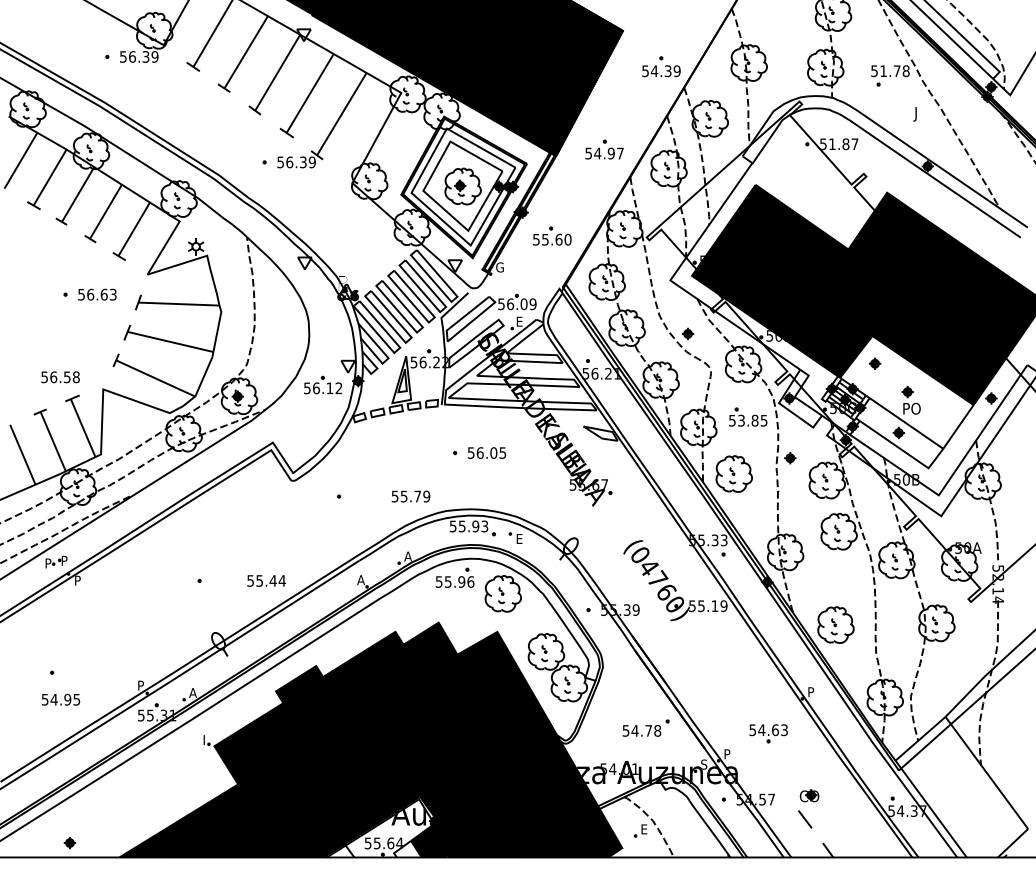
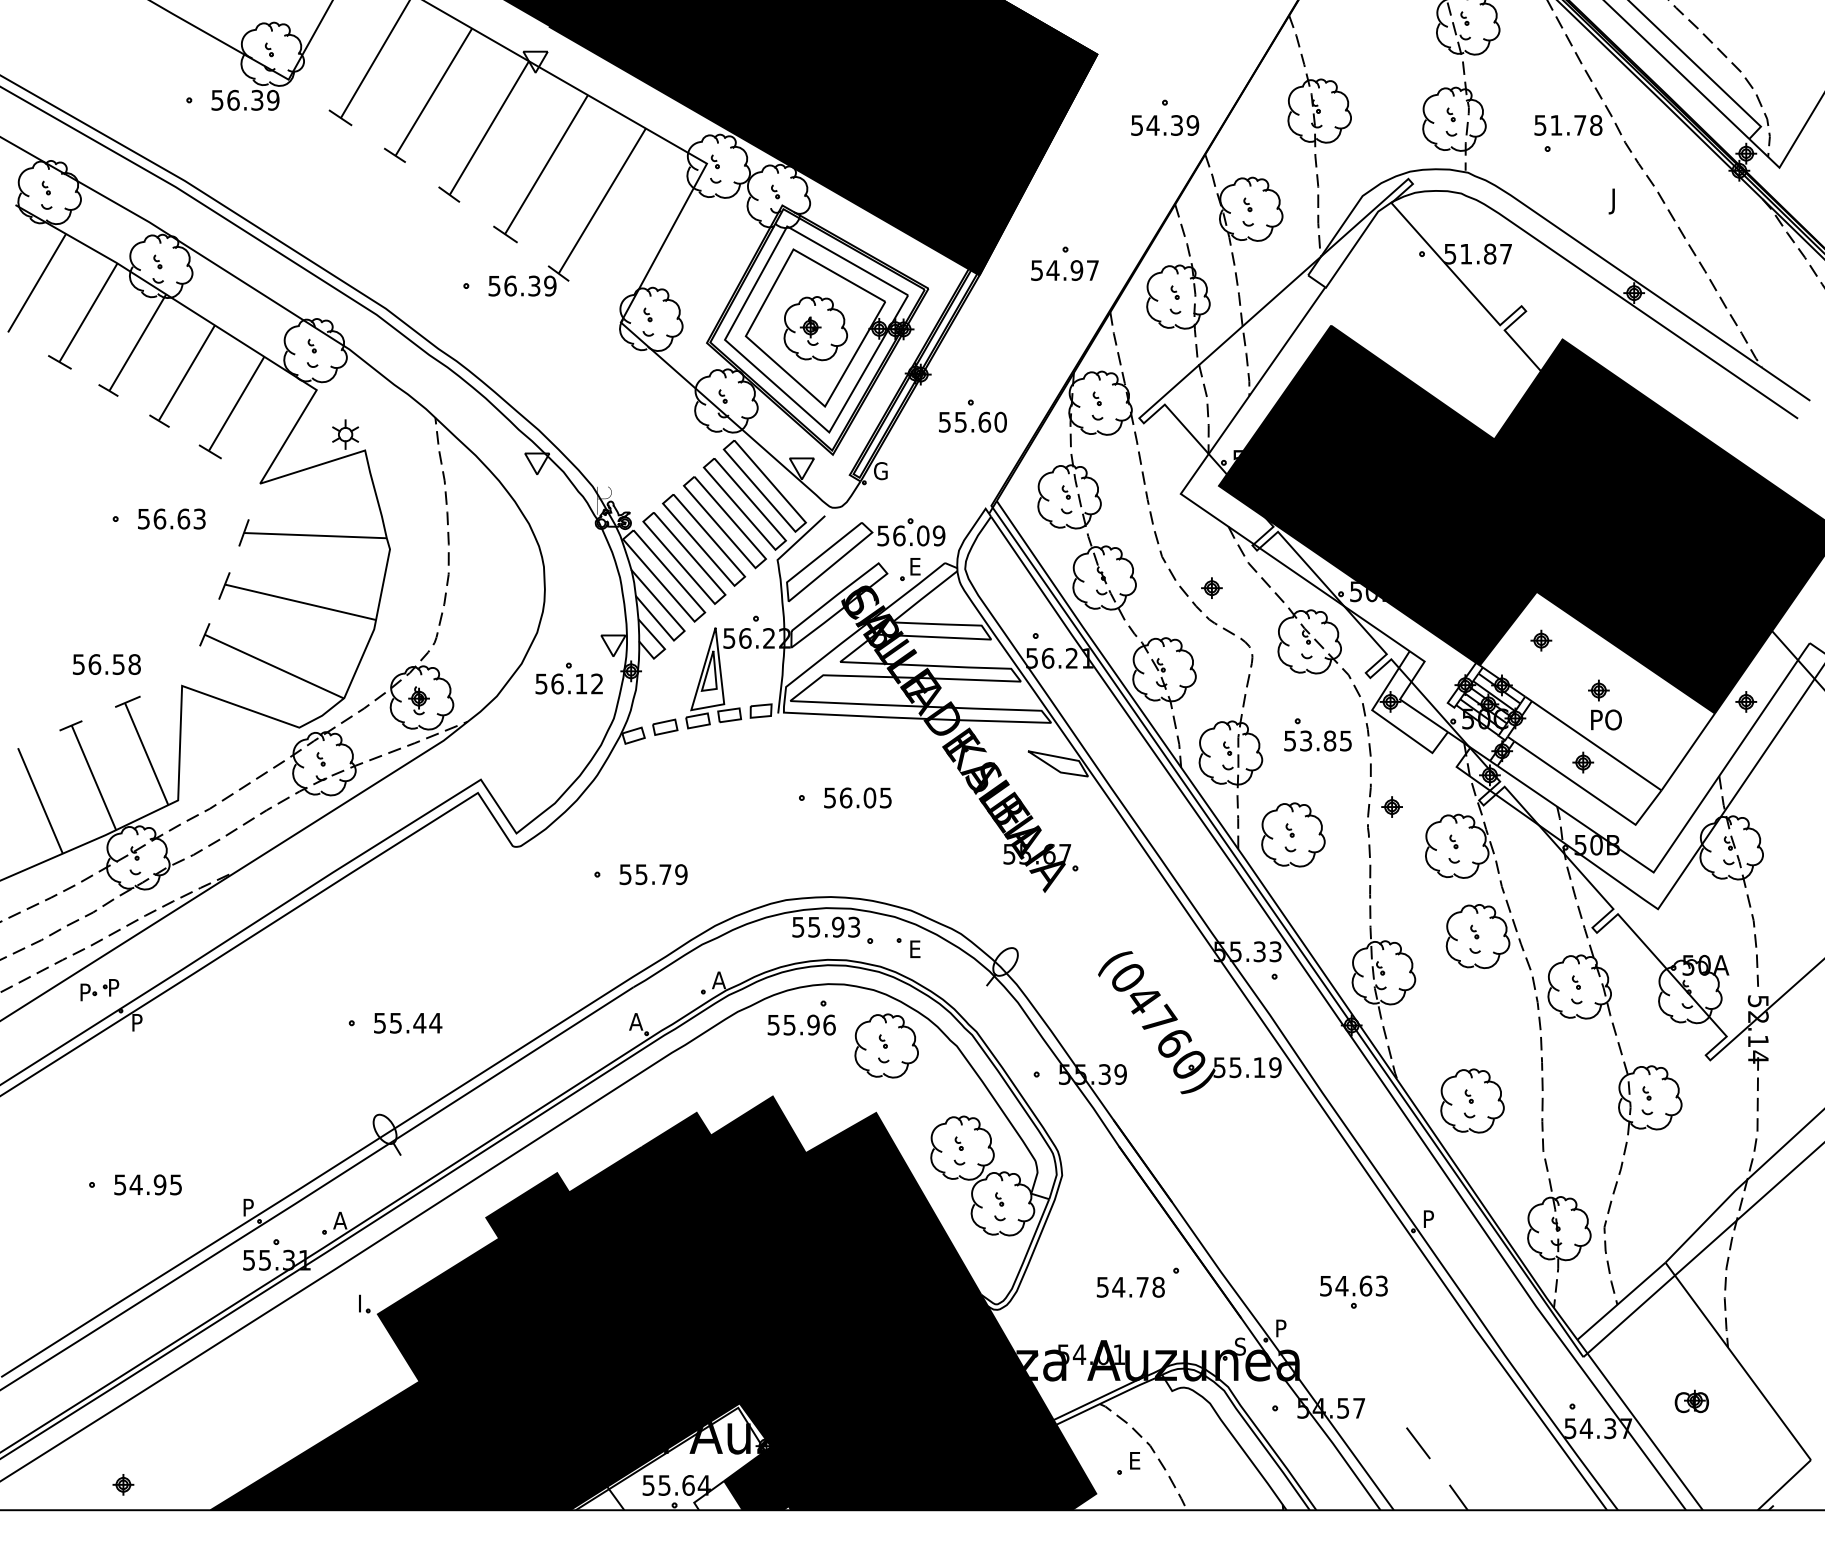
text: (410, 496) -> (652, 874), moved
text: (266, 580) -> (407, 1022), moved
text: (60, 699) -> (147, 1184), moved
part: (809, 795) -> (1691, 1401), moved

